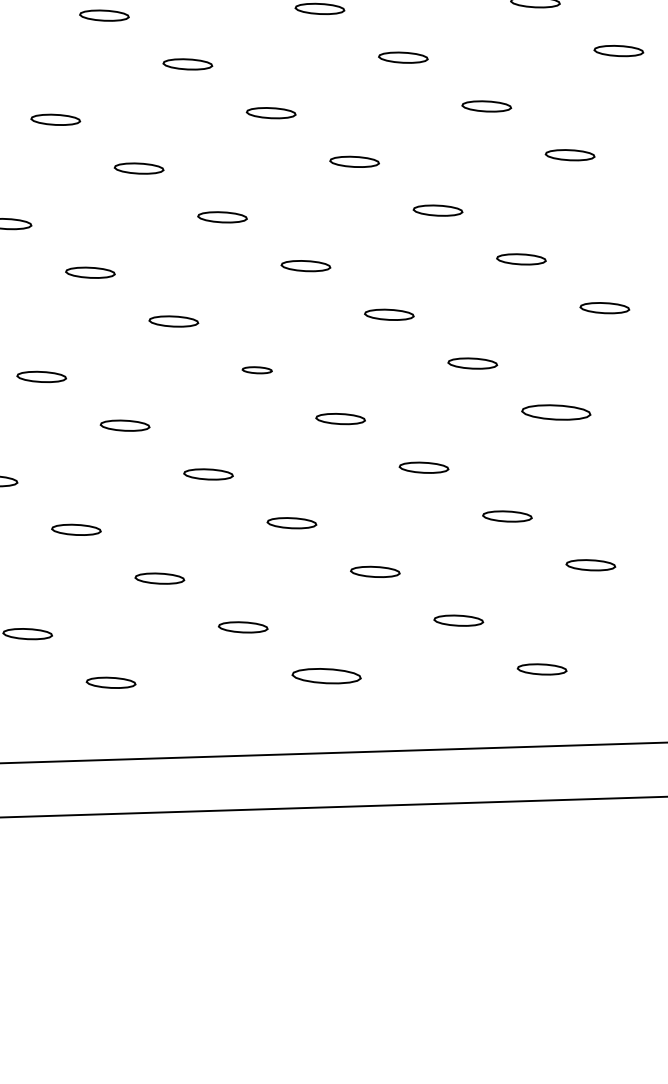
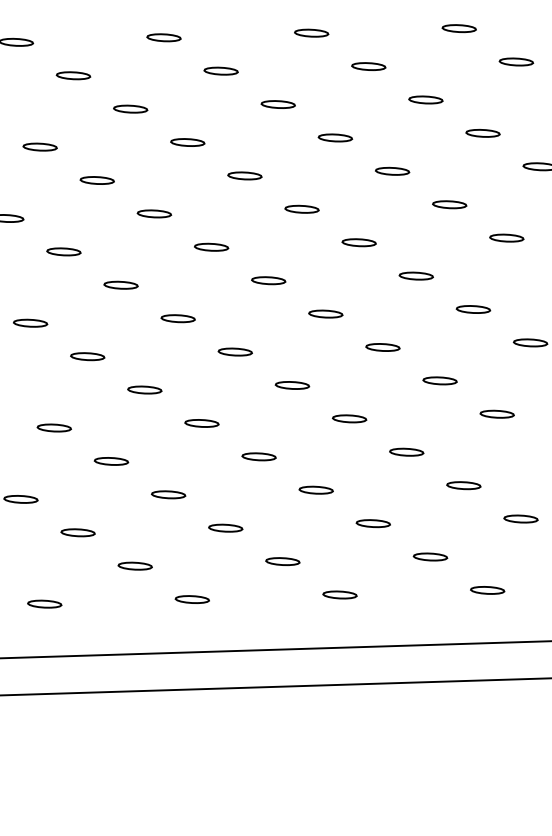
part: (257, 370) -> (292, 385), size x1.67
part: (555, 411) -> (496, 413), size x0.71
part: (325, 675) -> (339, 594), size x0.71

